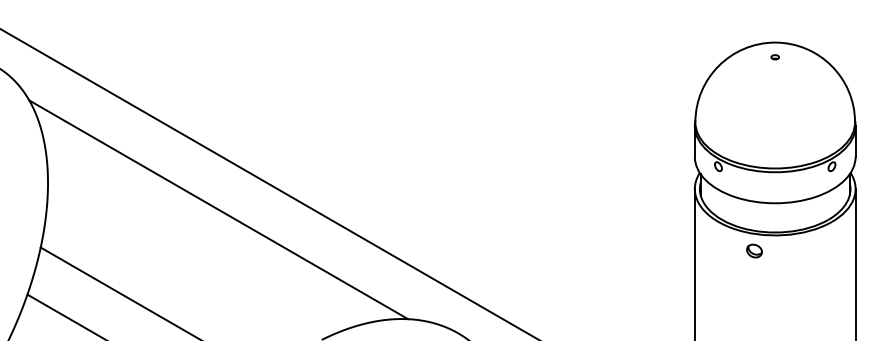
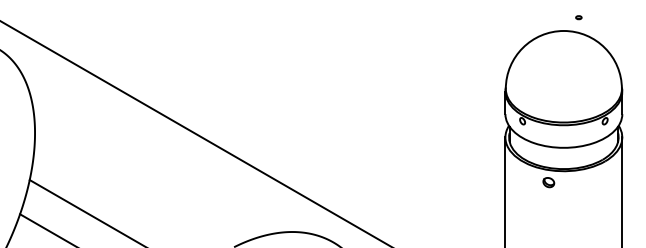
part: (774, 57) -> (578, 17), moved
line: (217, 209) -> (158, 152), removed

